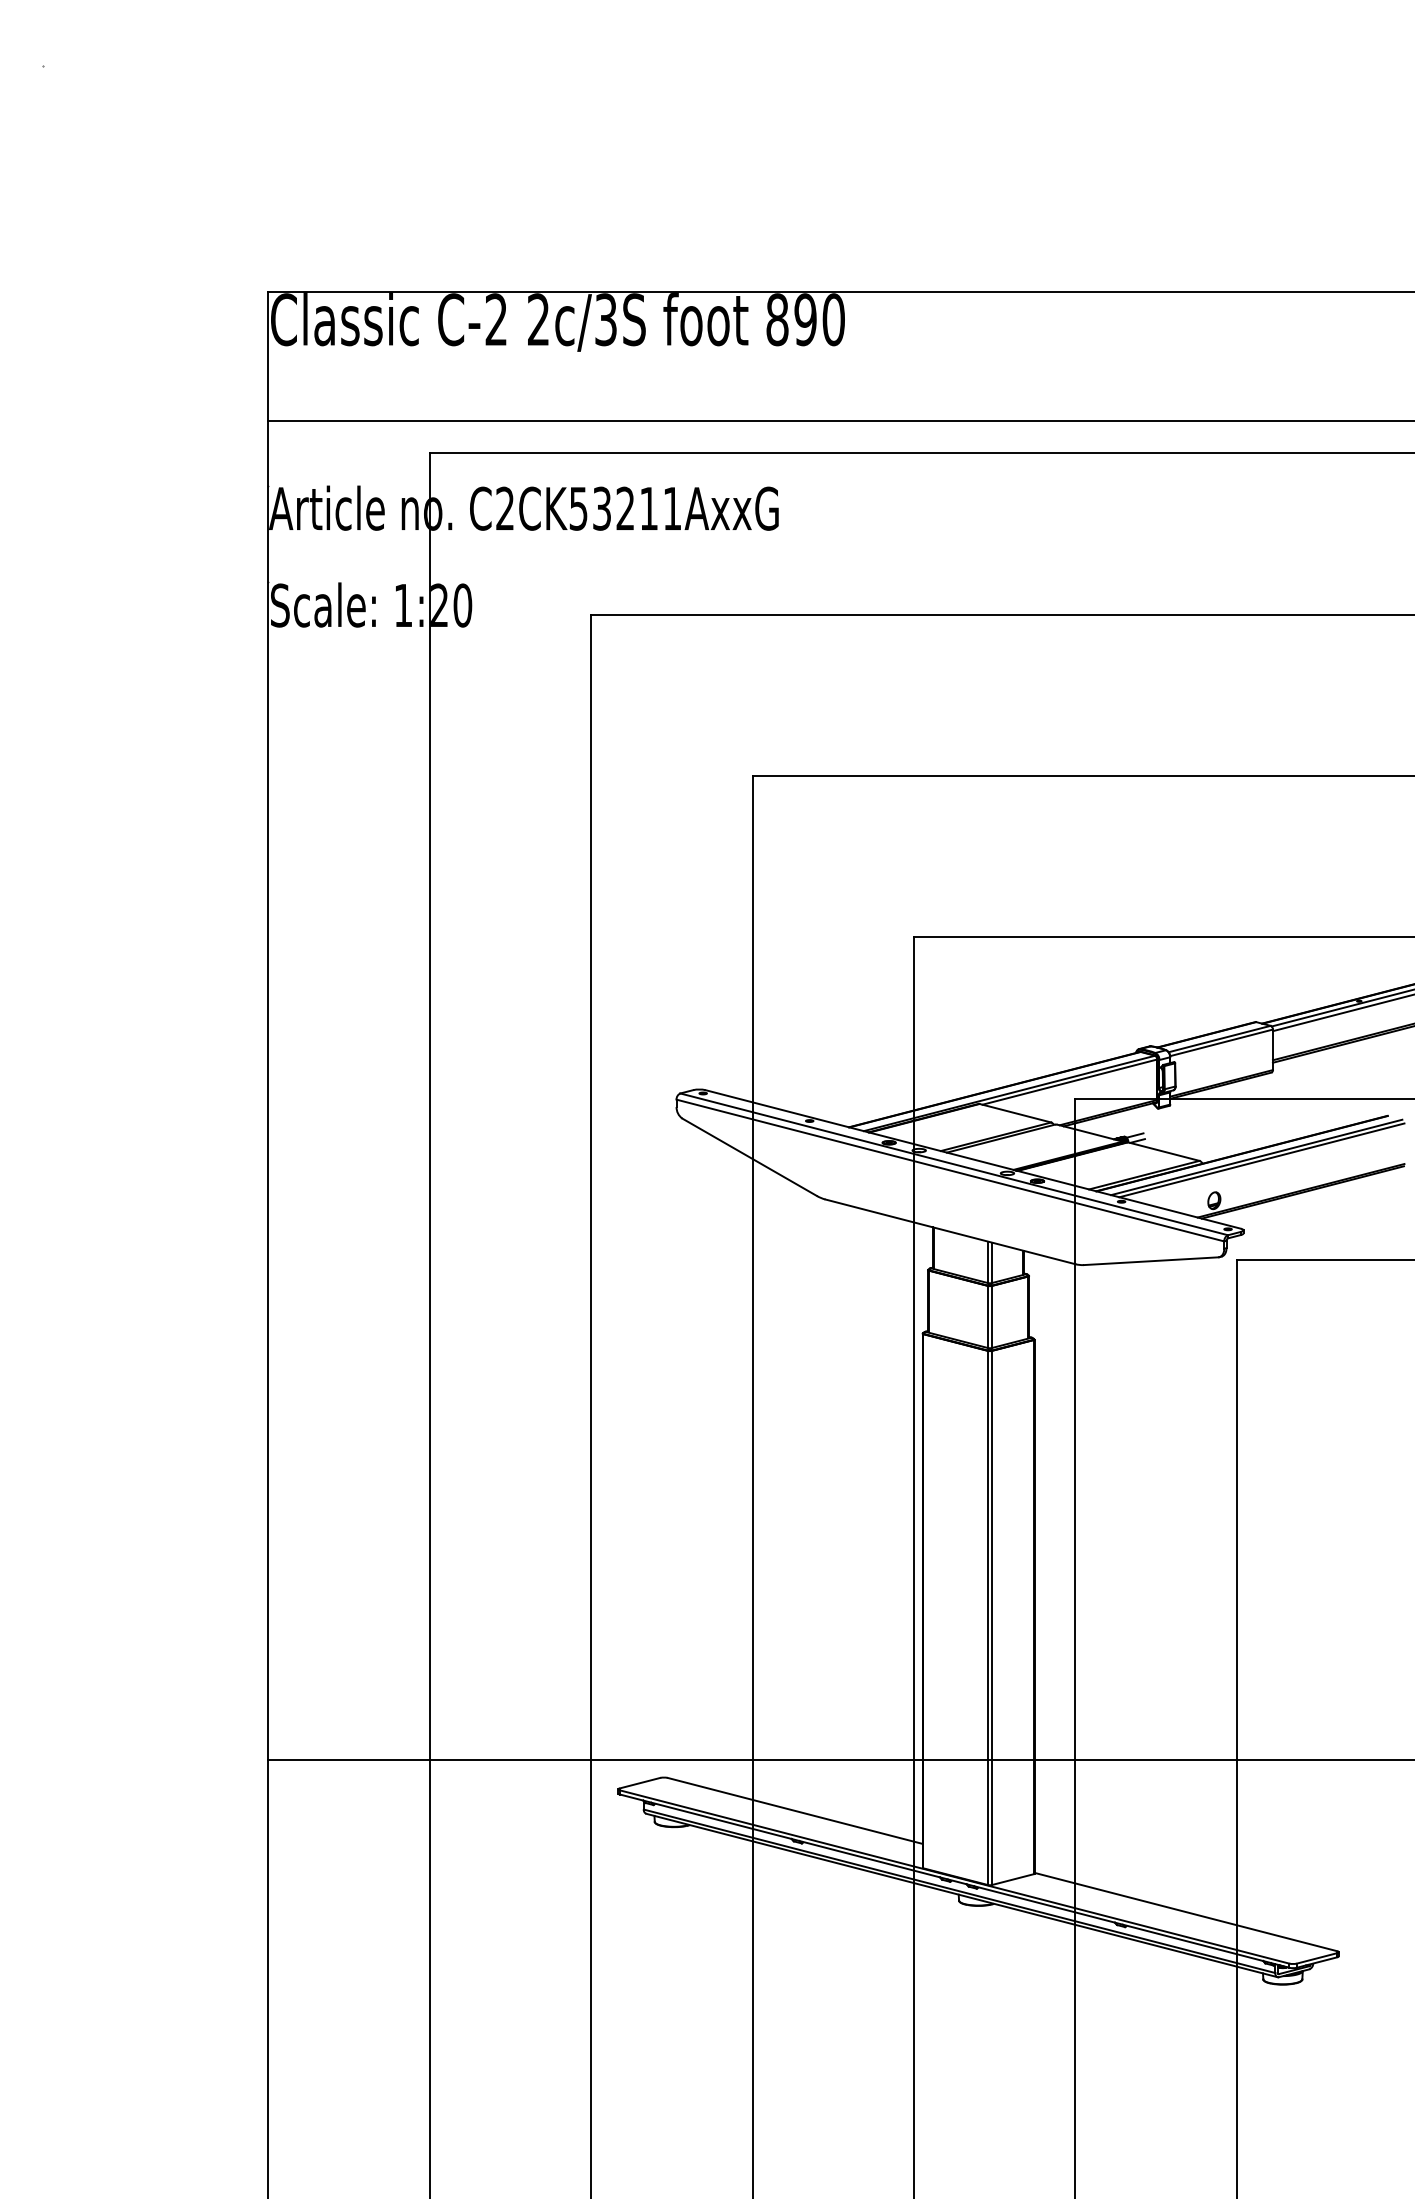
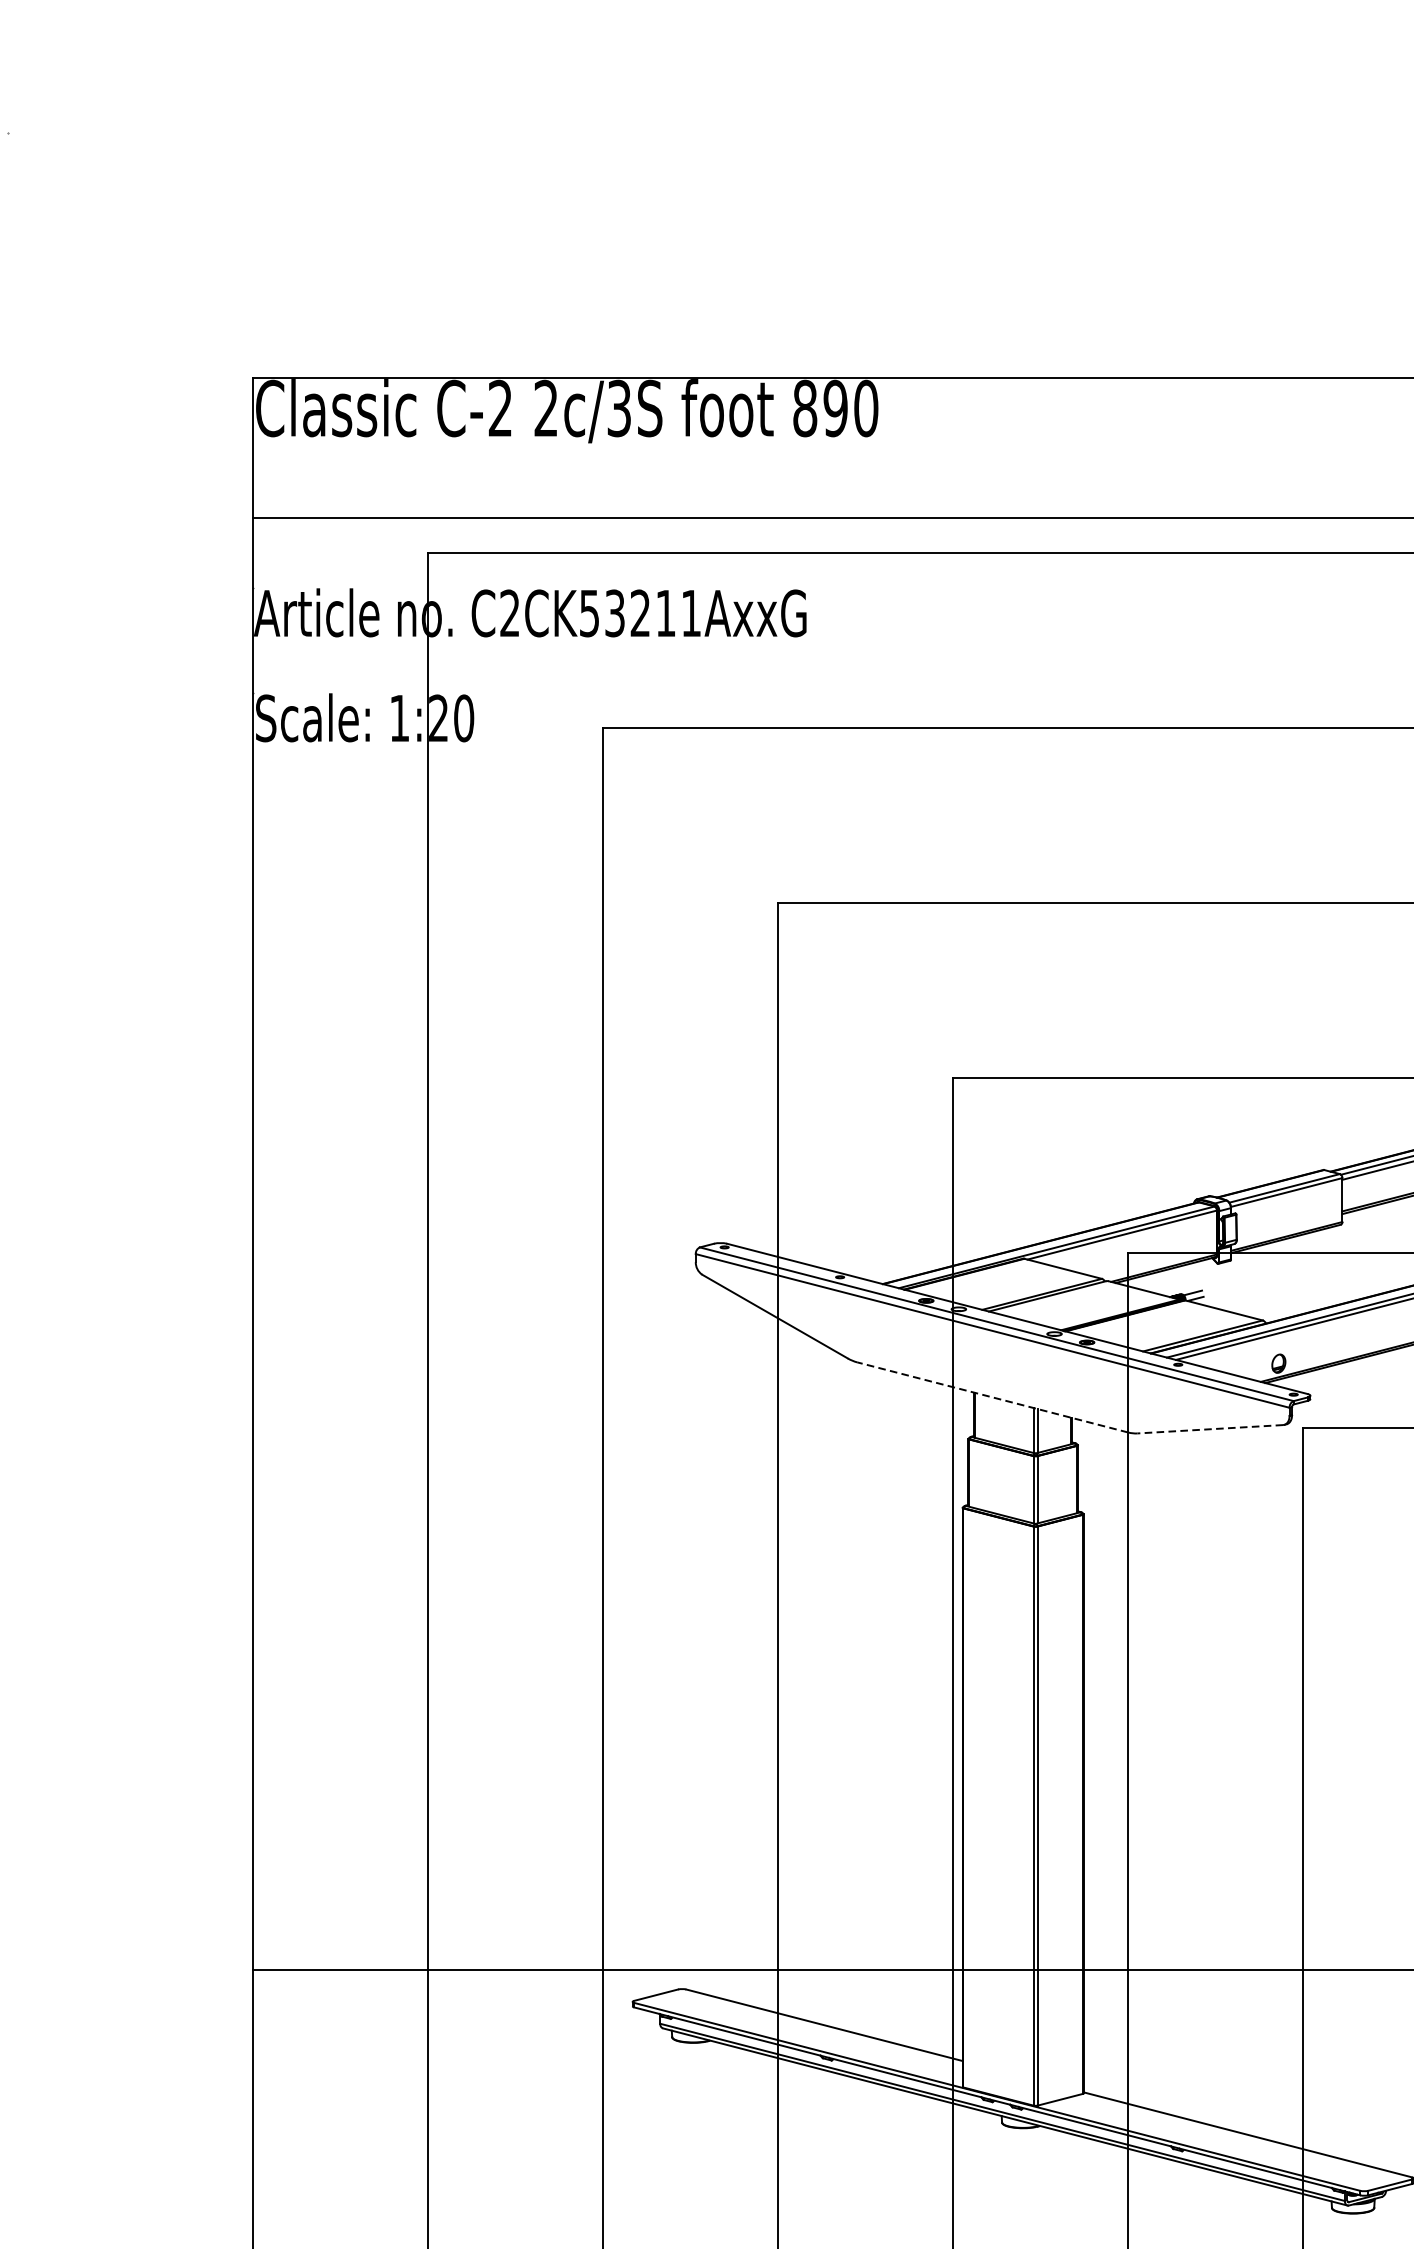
line: (949, 1231) -> (991, 1397), solid -> dashed
line: (1150, 1261) -> (1209, 1429), solid -> dashed

